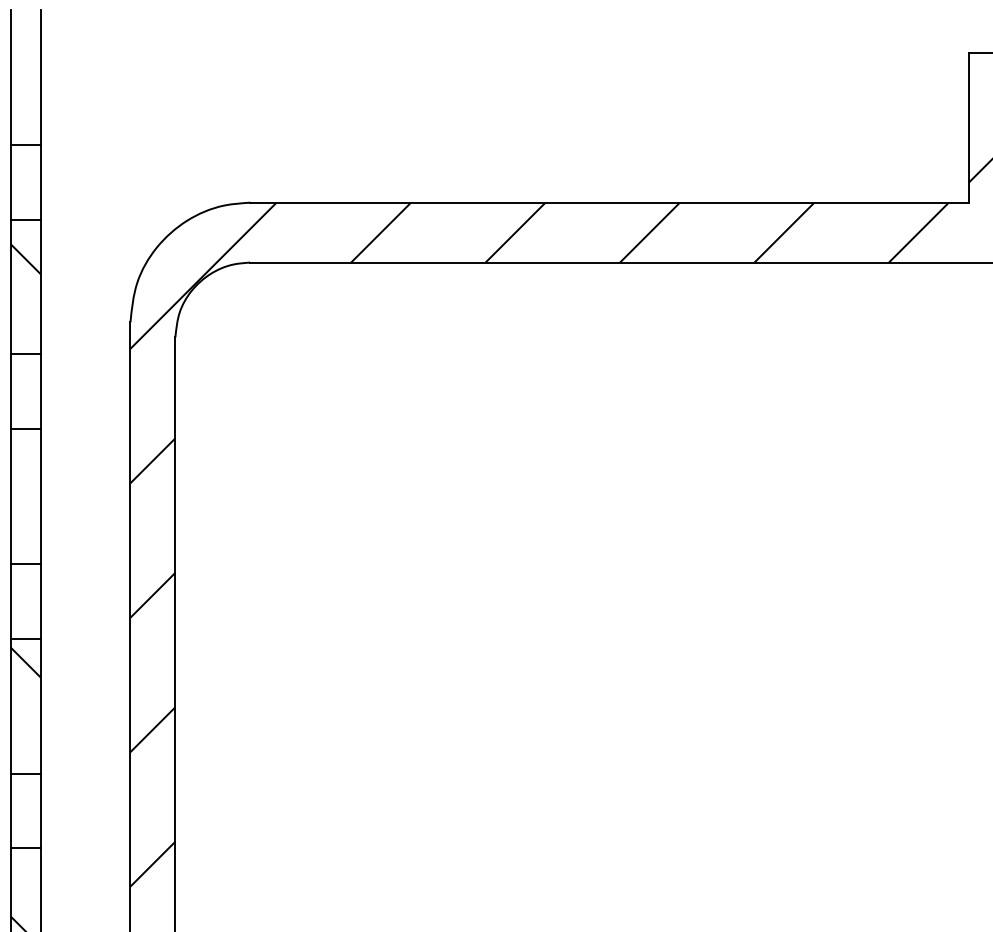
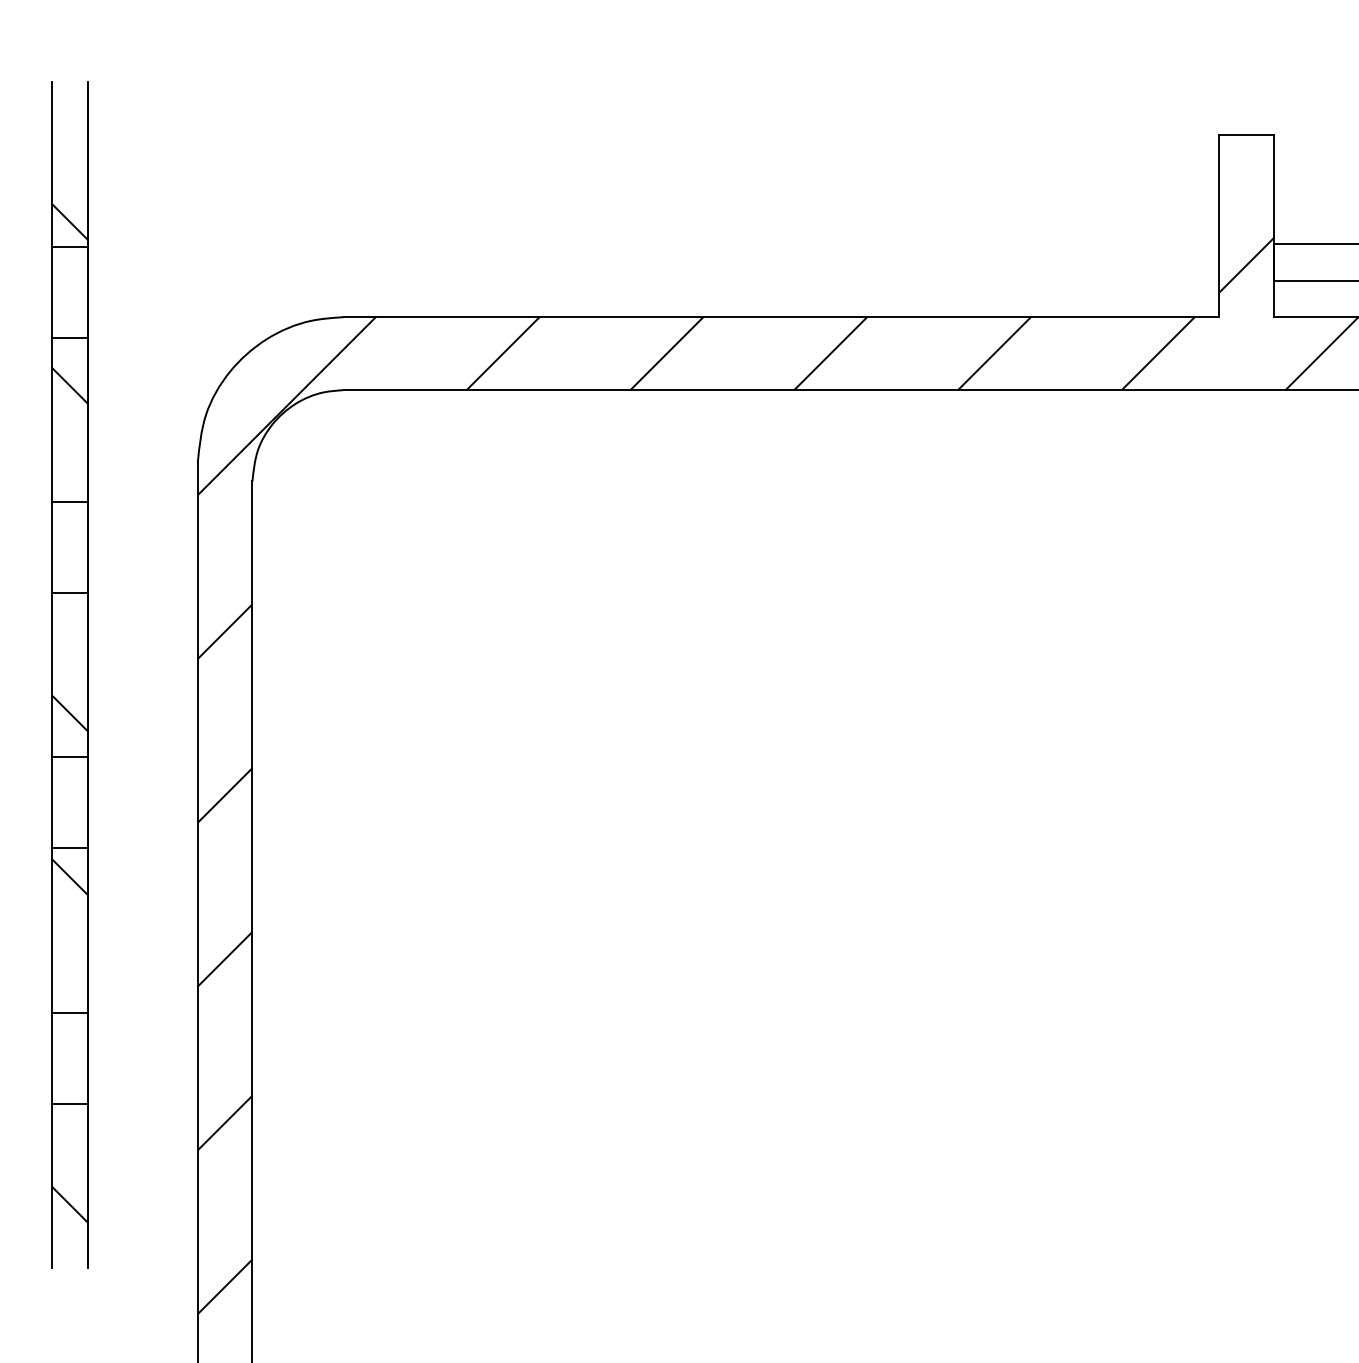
hatch: (25, 124) -> (69, 221), added
hatch: (25, 528) -> (69, 713), added

